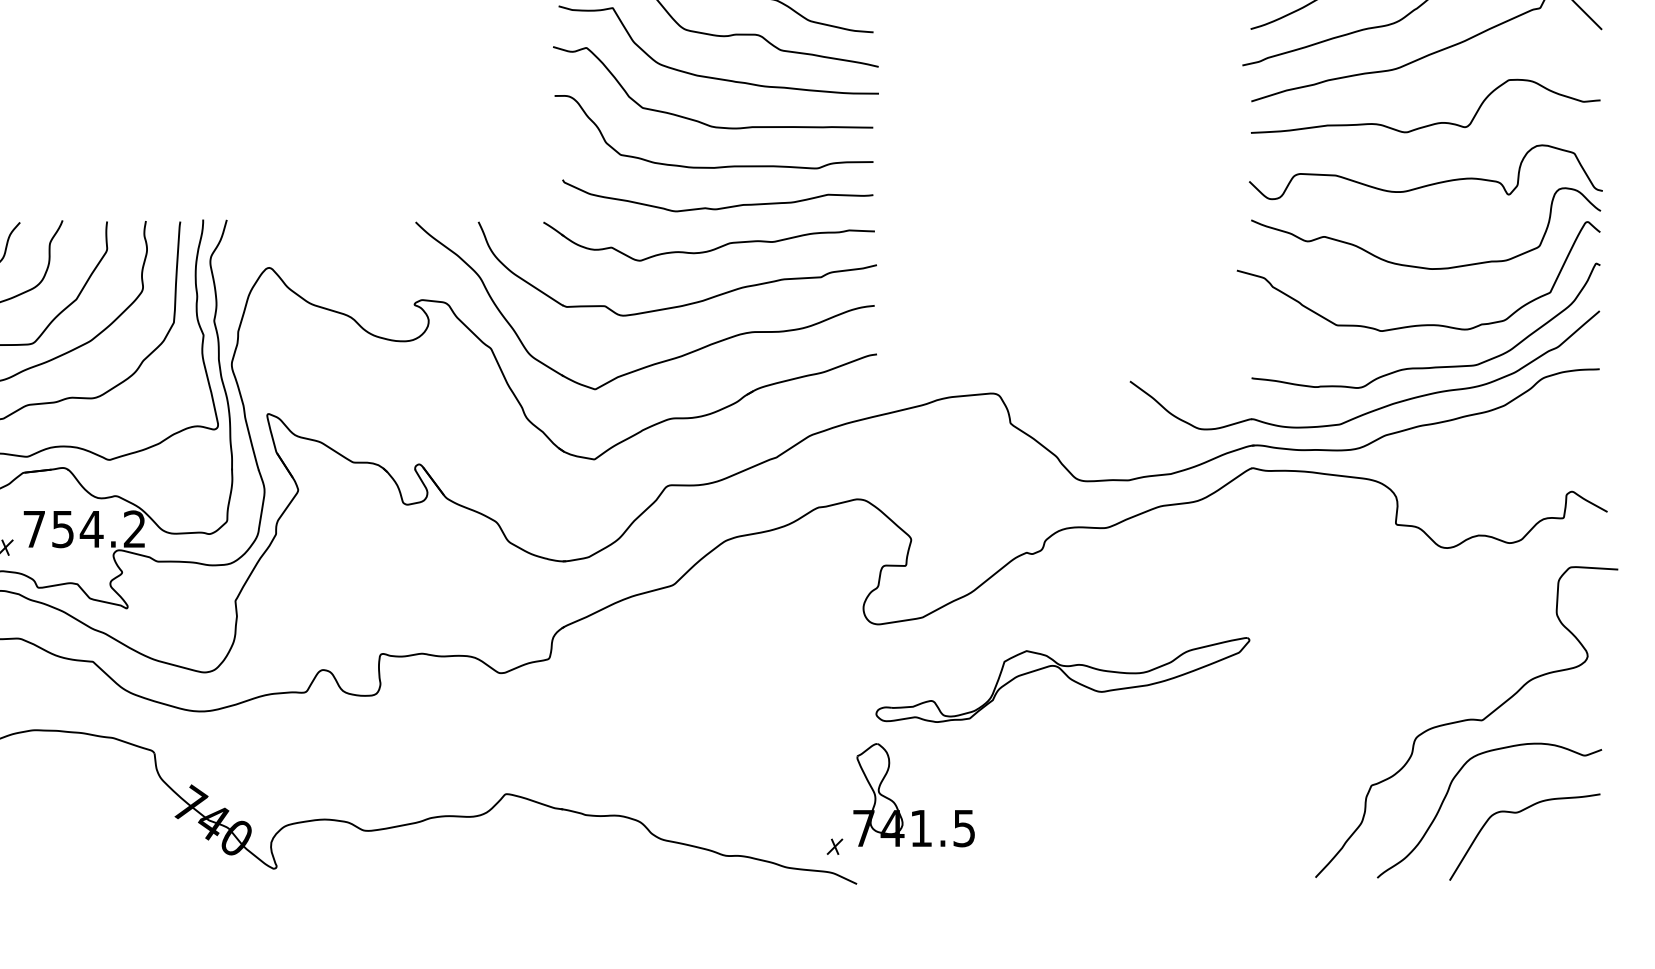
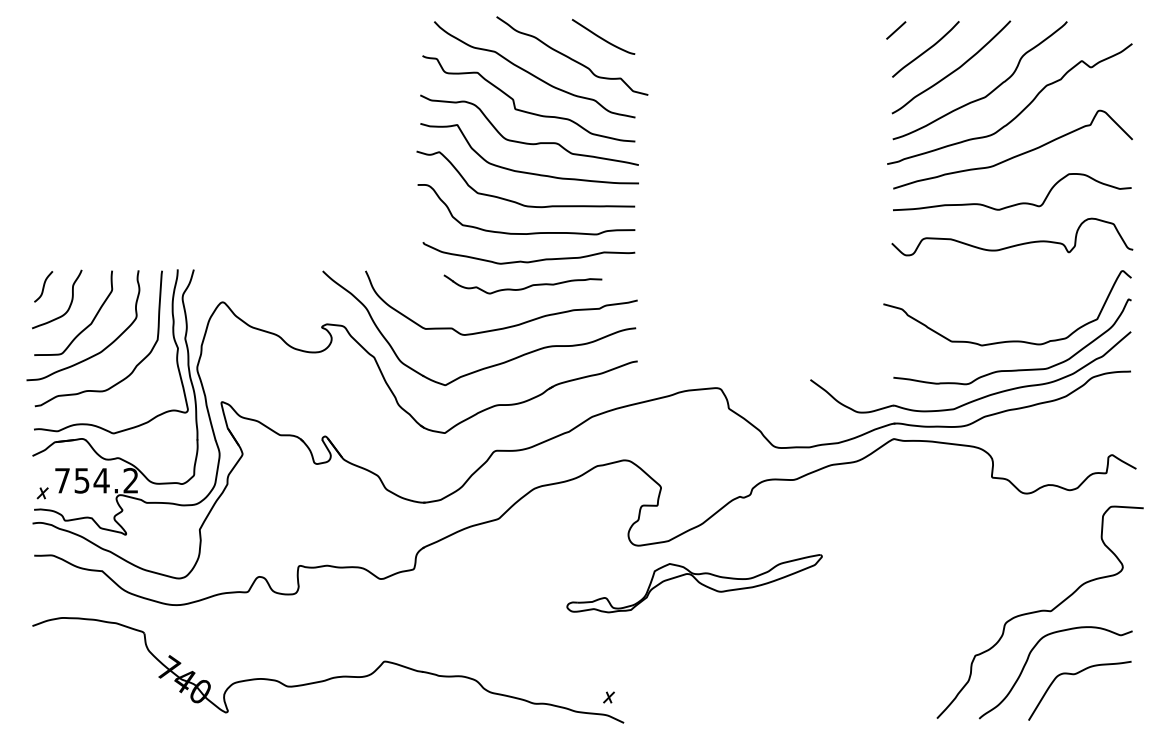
part: (708, 241) -> (522, 284), size x0.7
curve: (1415, 265) -> (1005, 300), removed
part: (1062, 679) -> (694, 583), moved
part: (917, 810) -> (665, 672), removed

